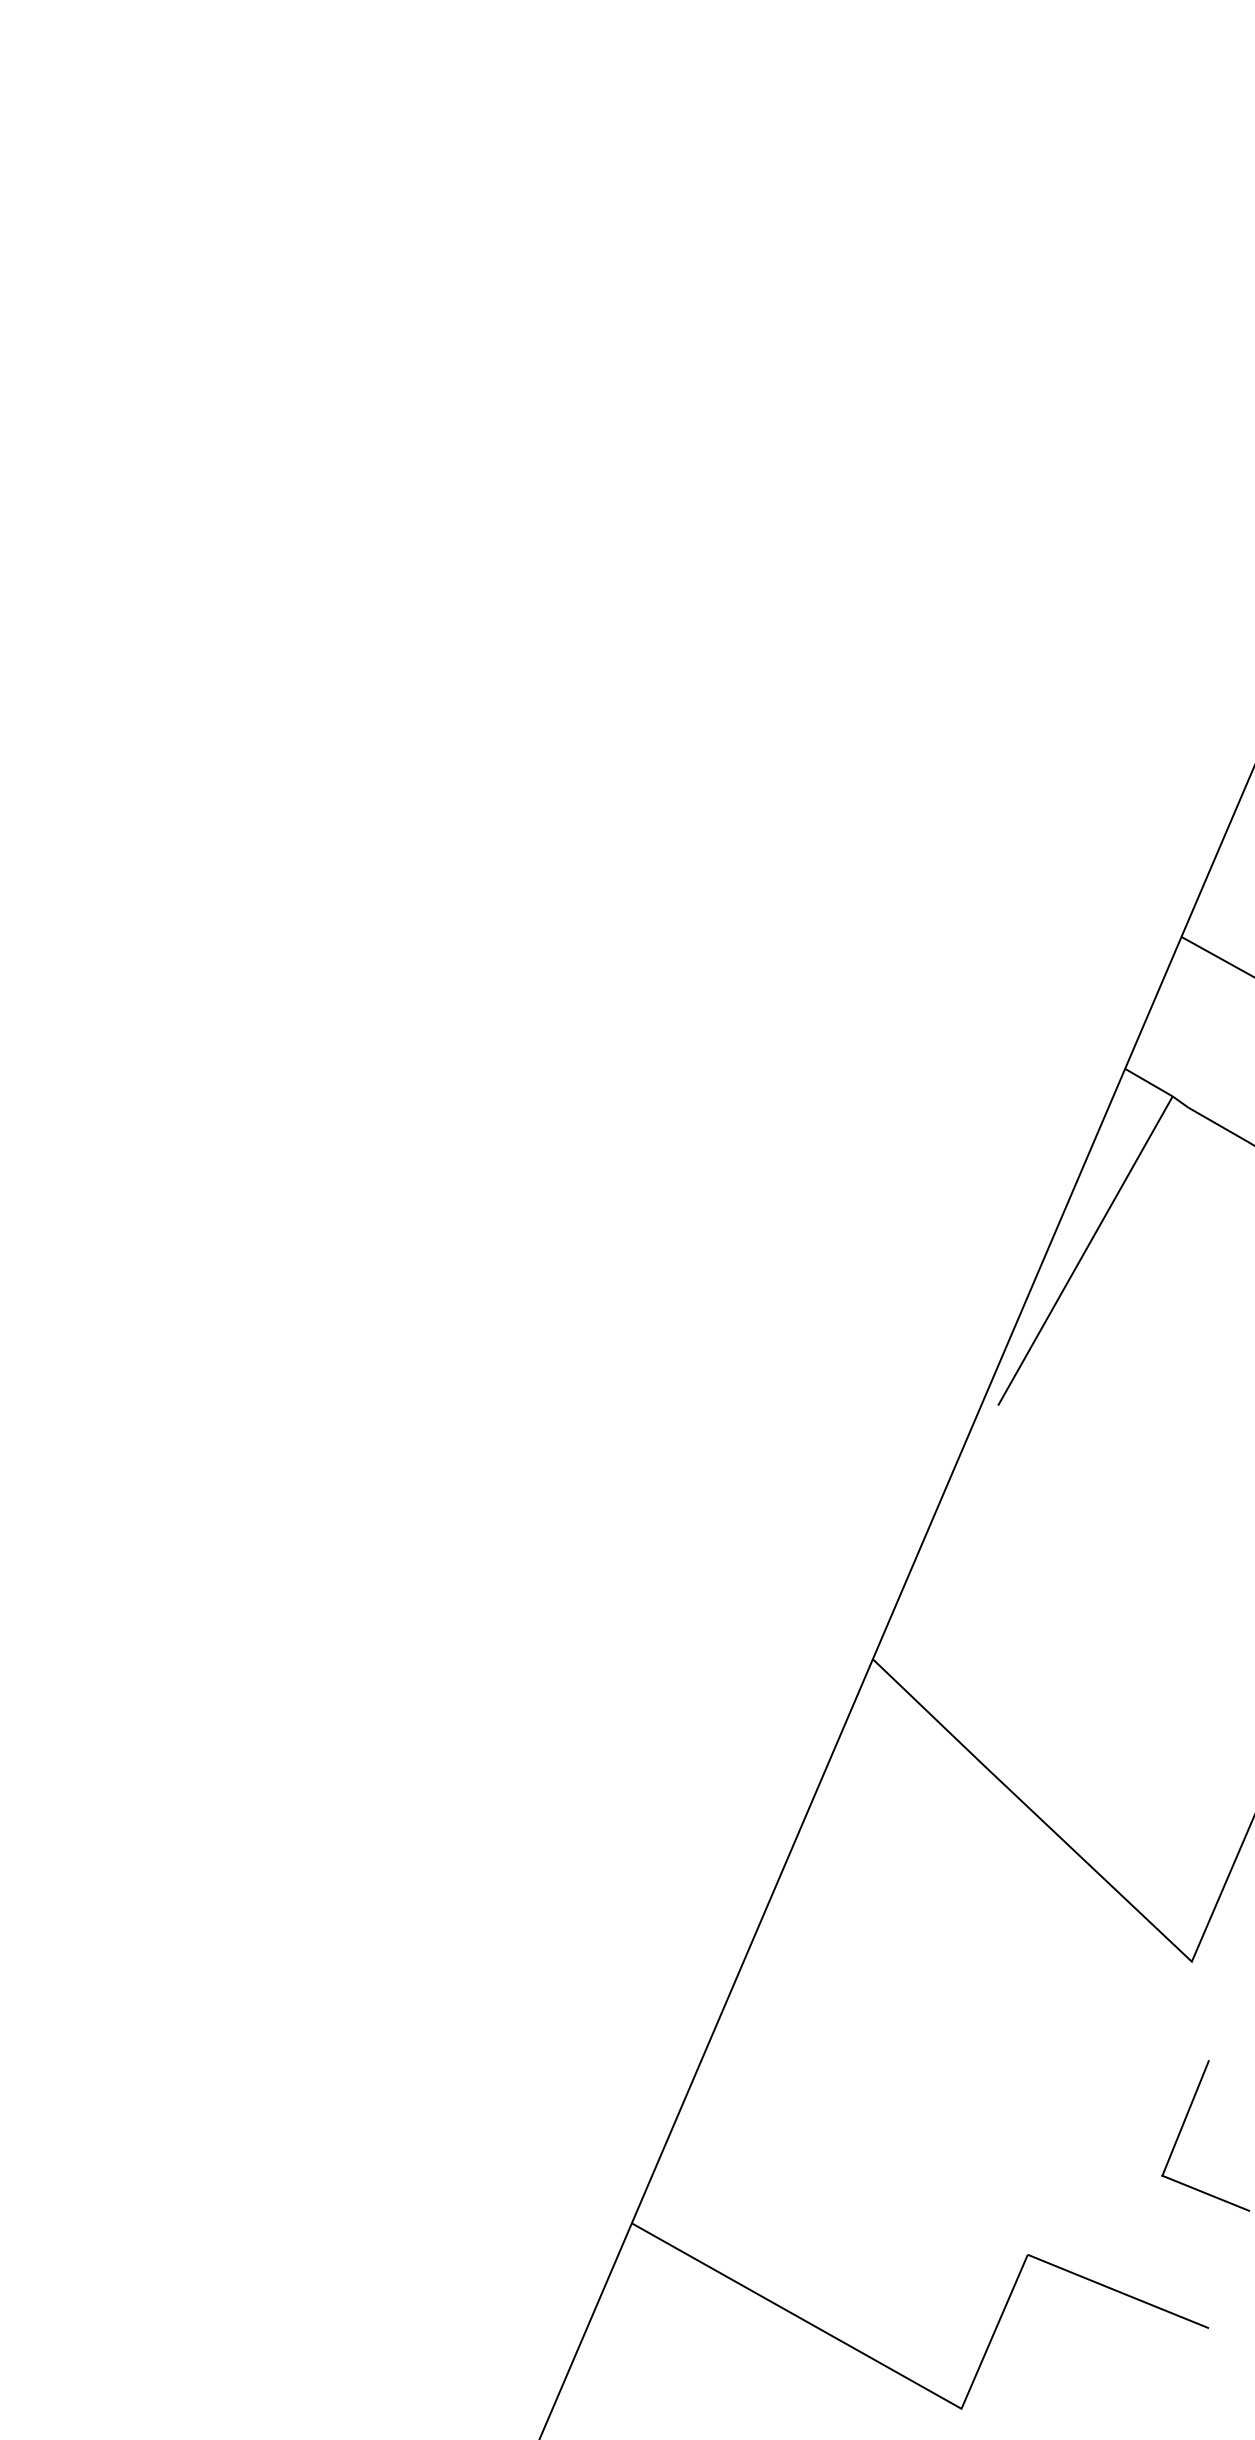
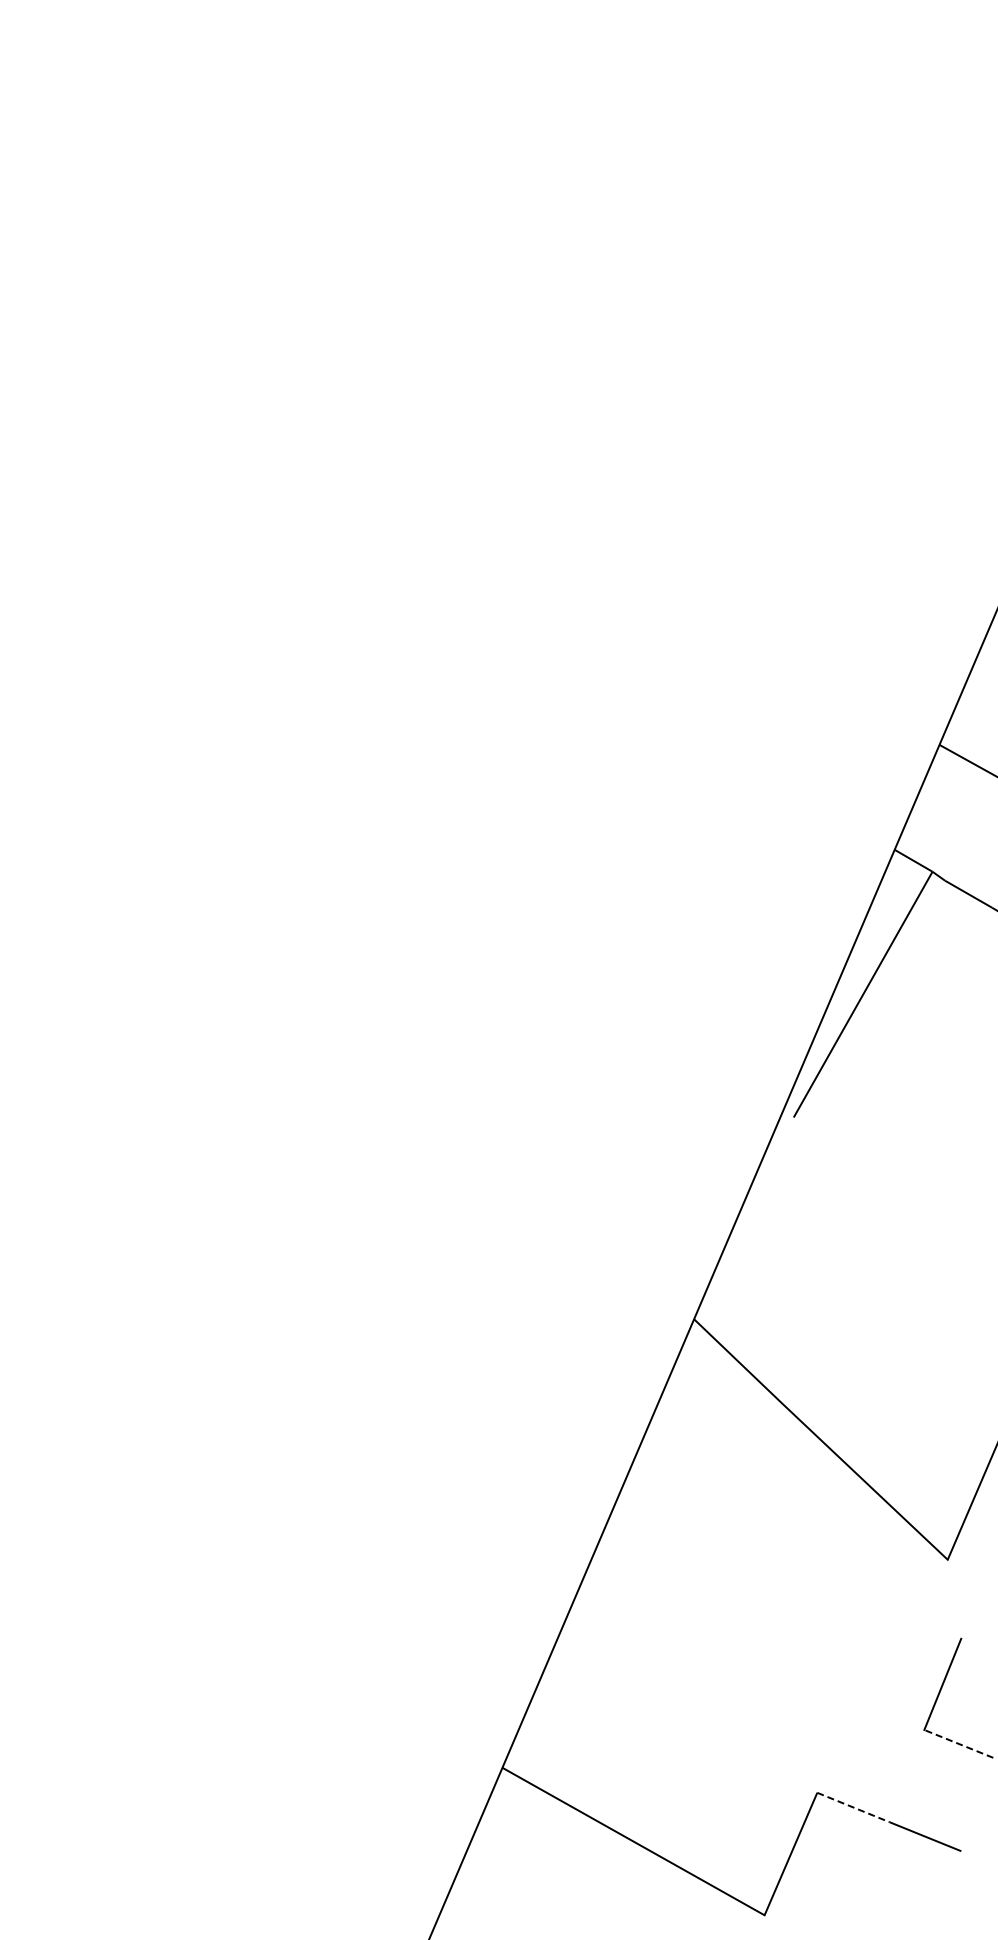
line: (1205, 2192) -> (958, 1743), solid -> dashed
line: (1073, 2273) -> (853, 1807), solid -> dashed

